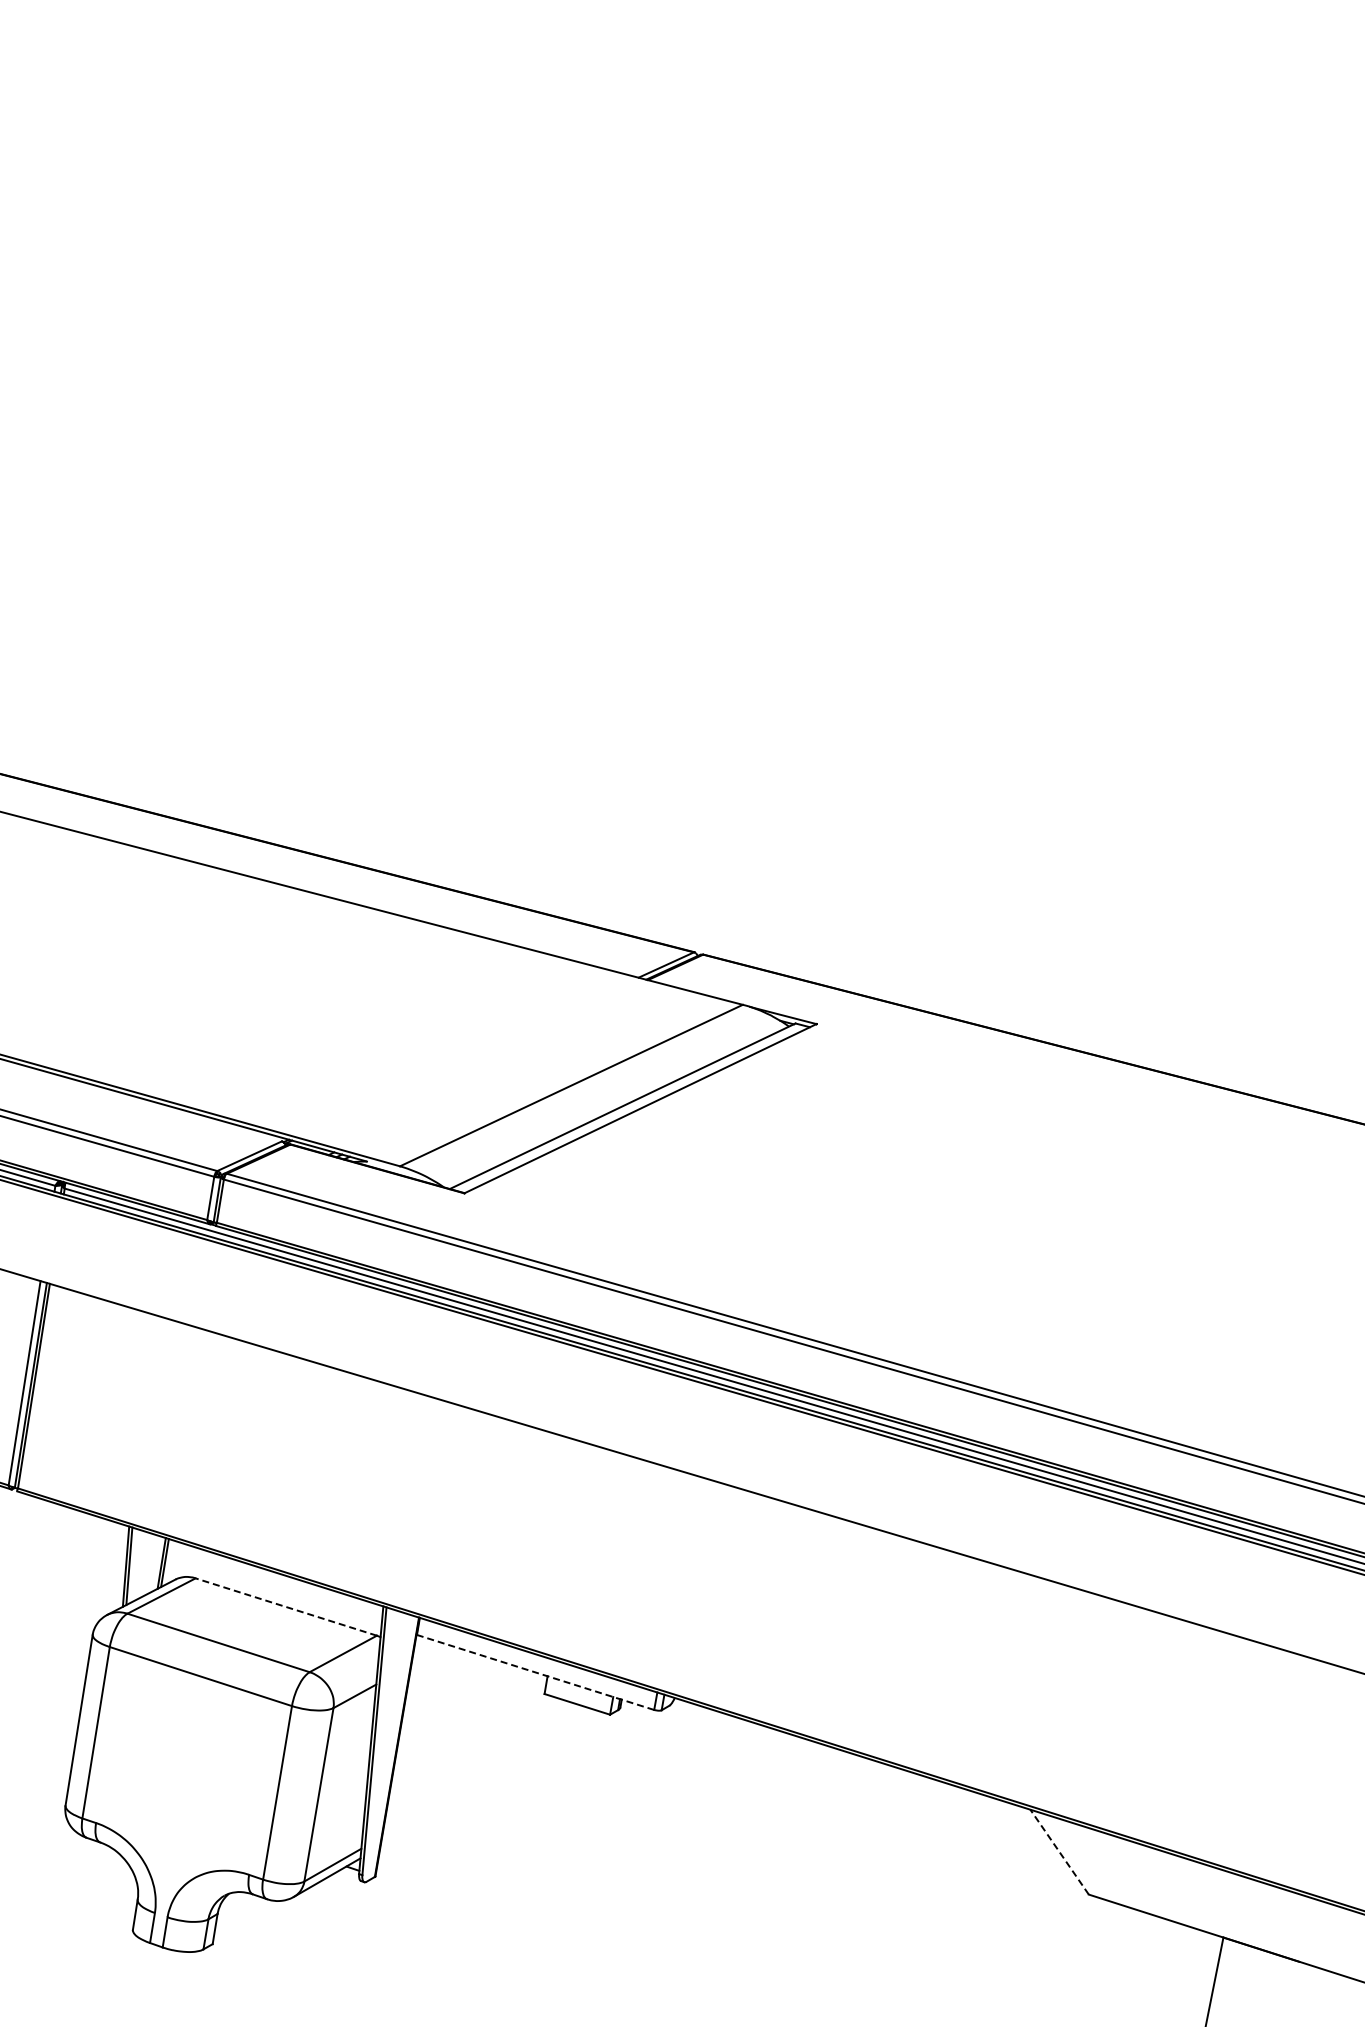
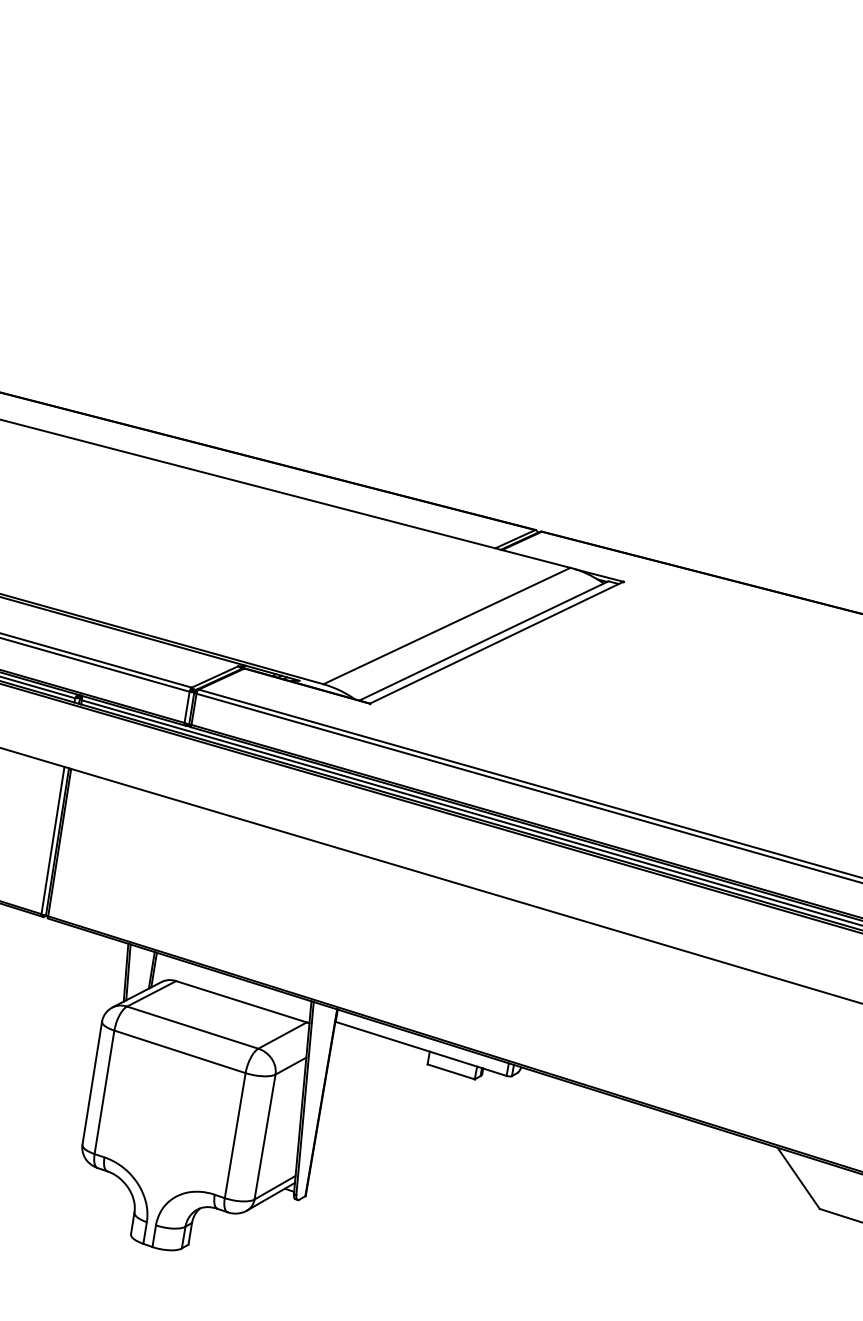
line: (285, 1606) -> (240, 1001), dashed -> solid
line: (535, 1672) -> (421, 1048), dashed -> solid
line: (1059, 1852) -> (798, 1178), dashed -> solid

